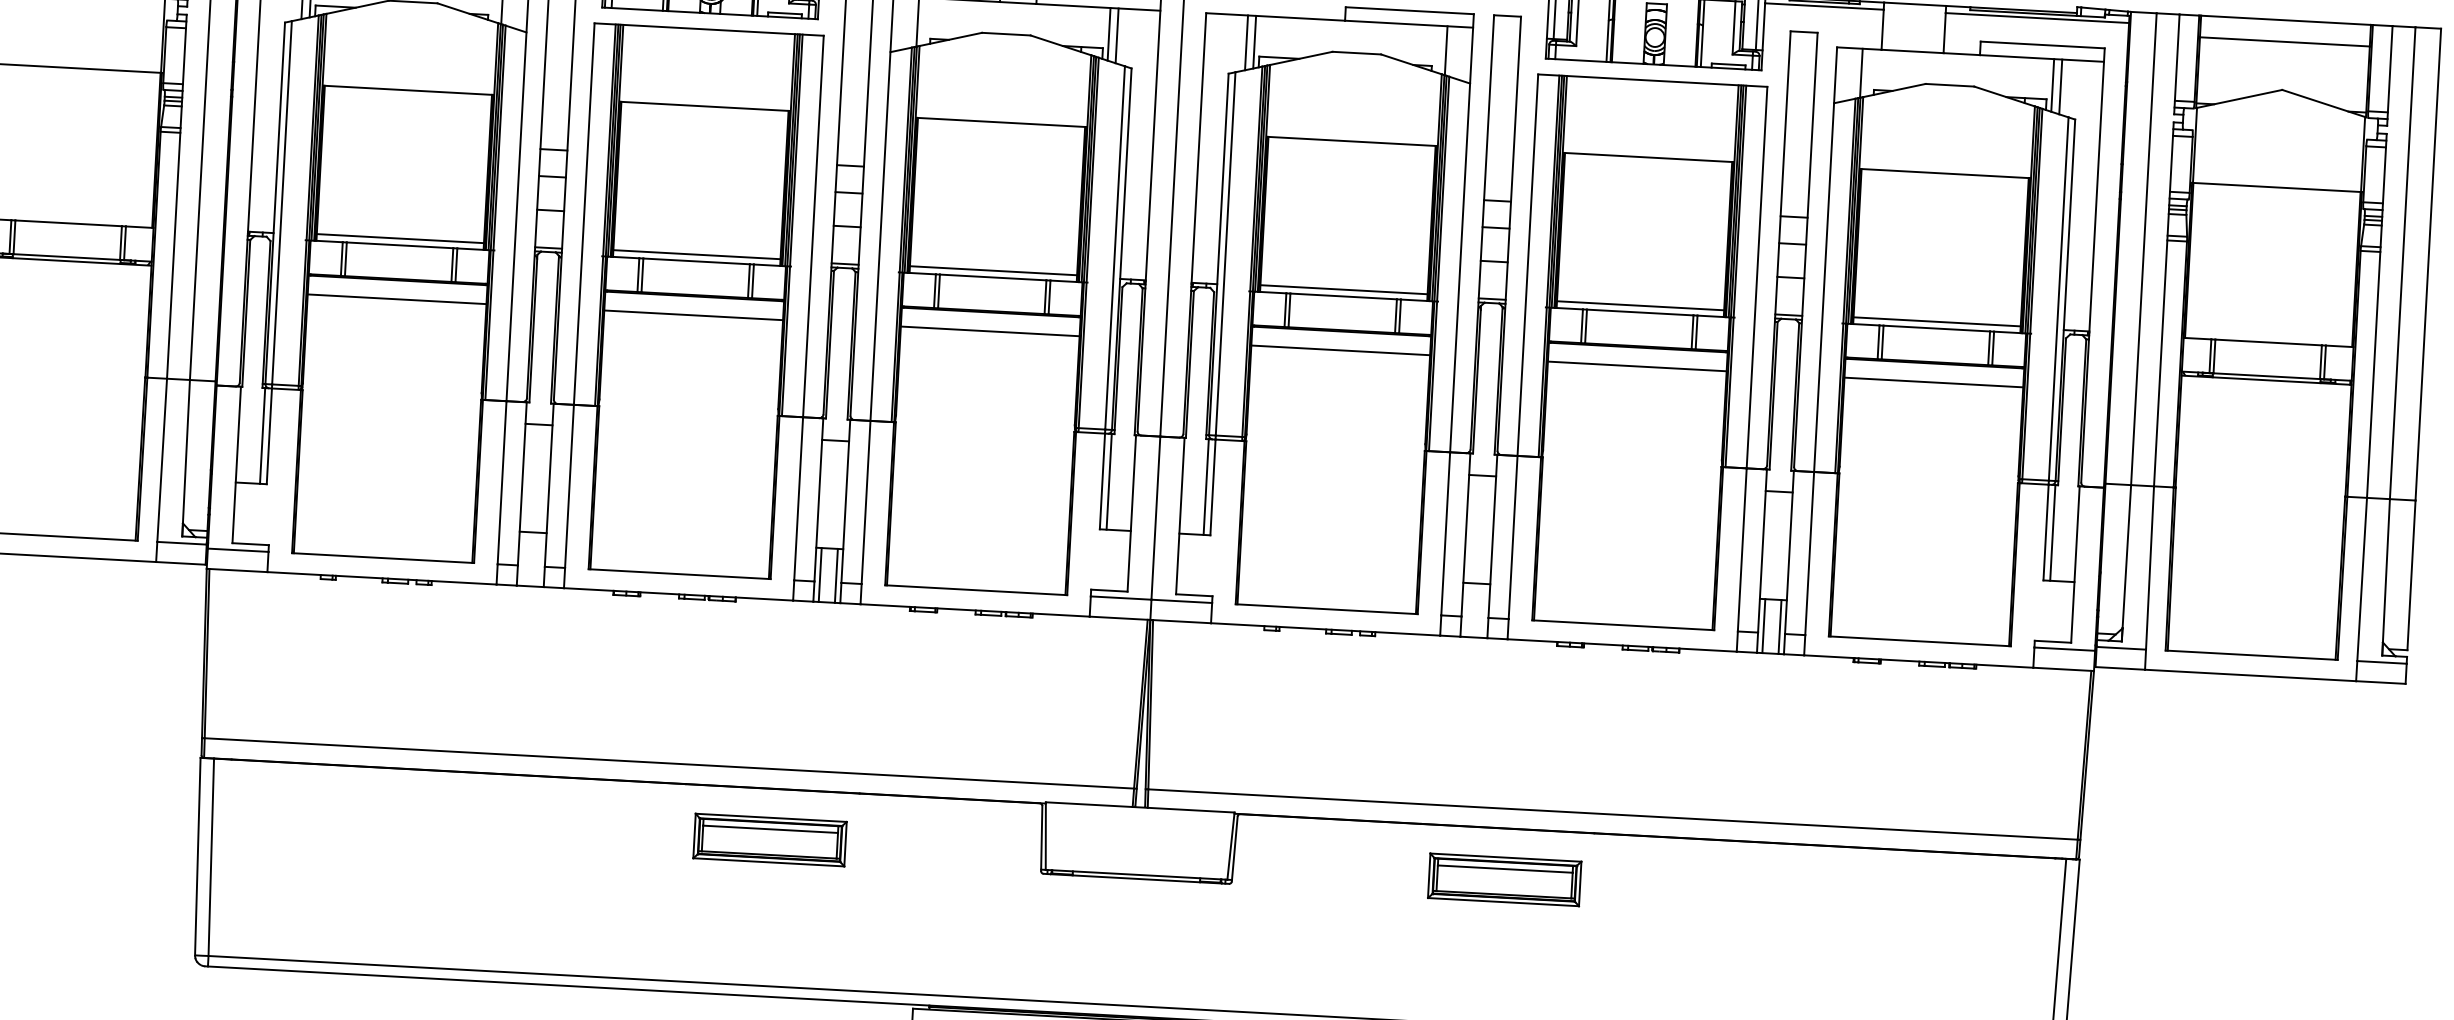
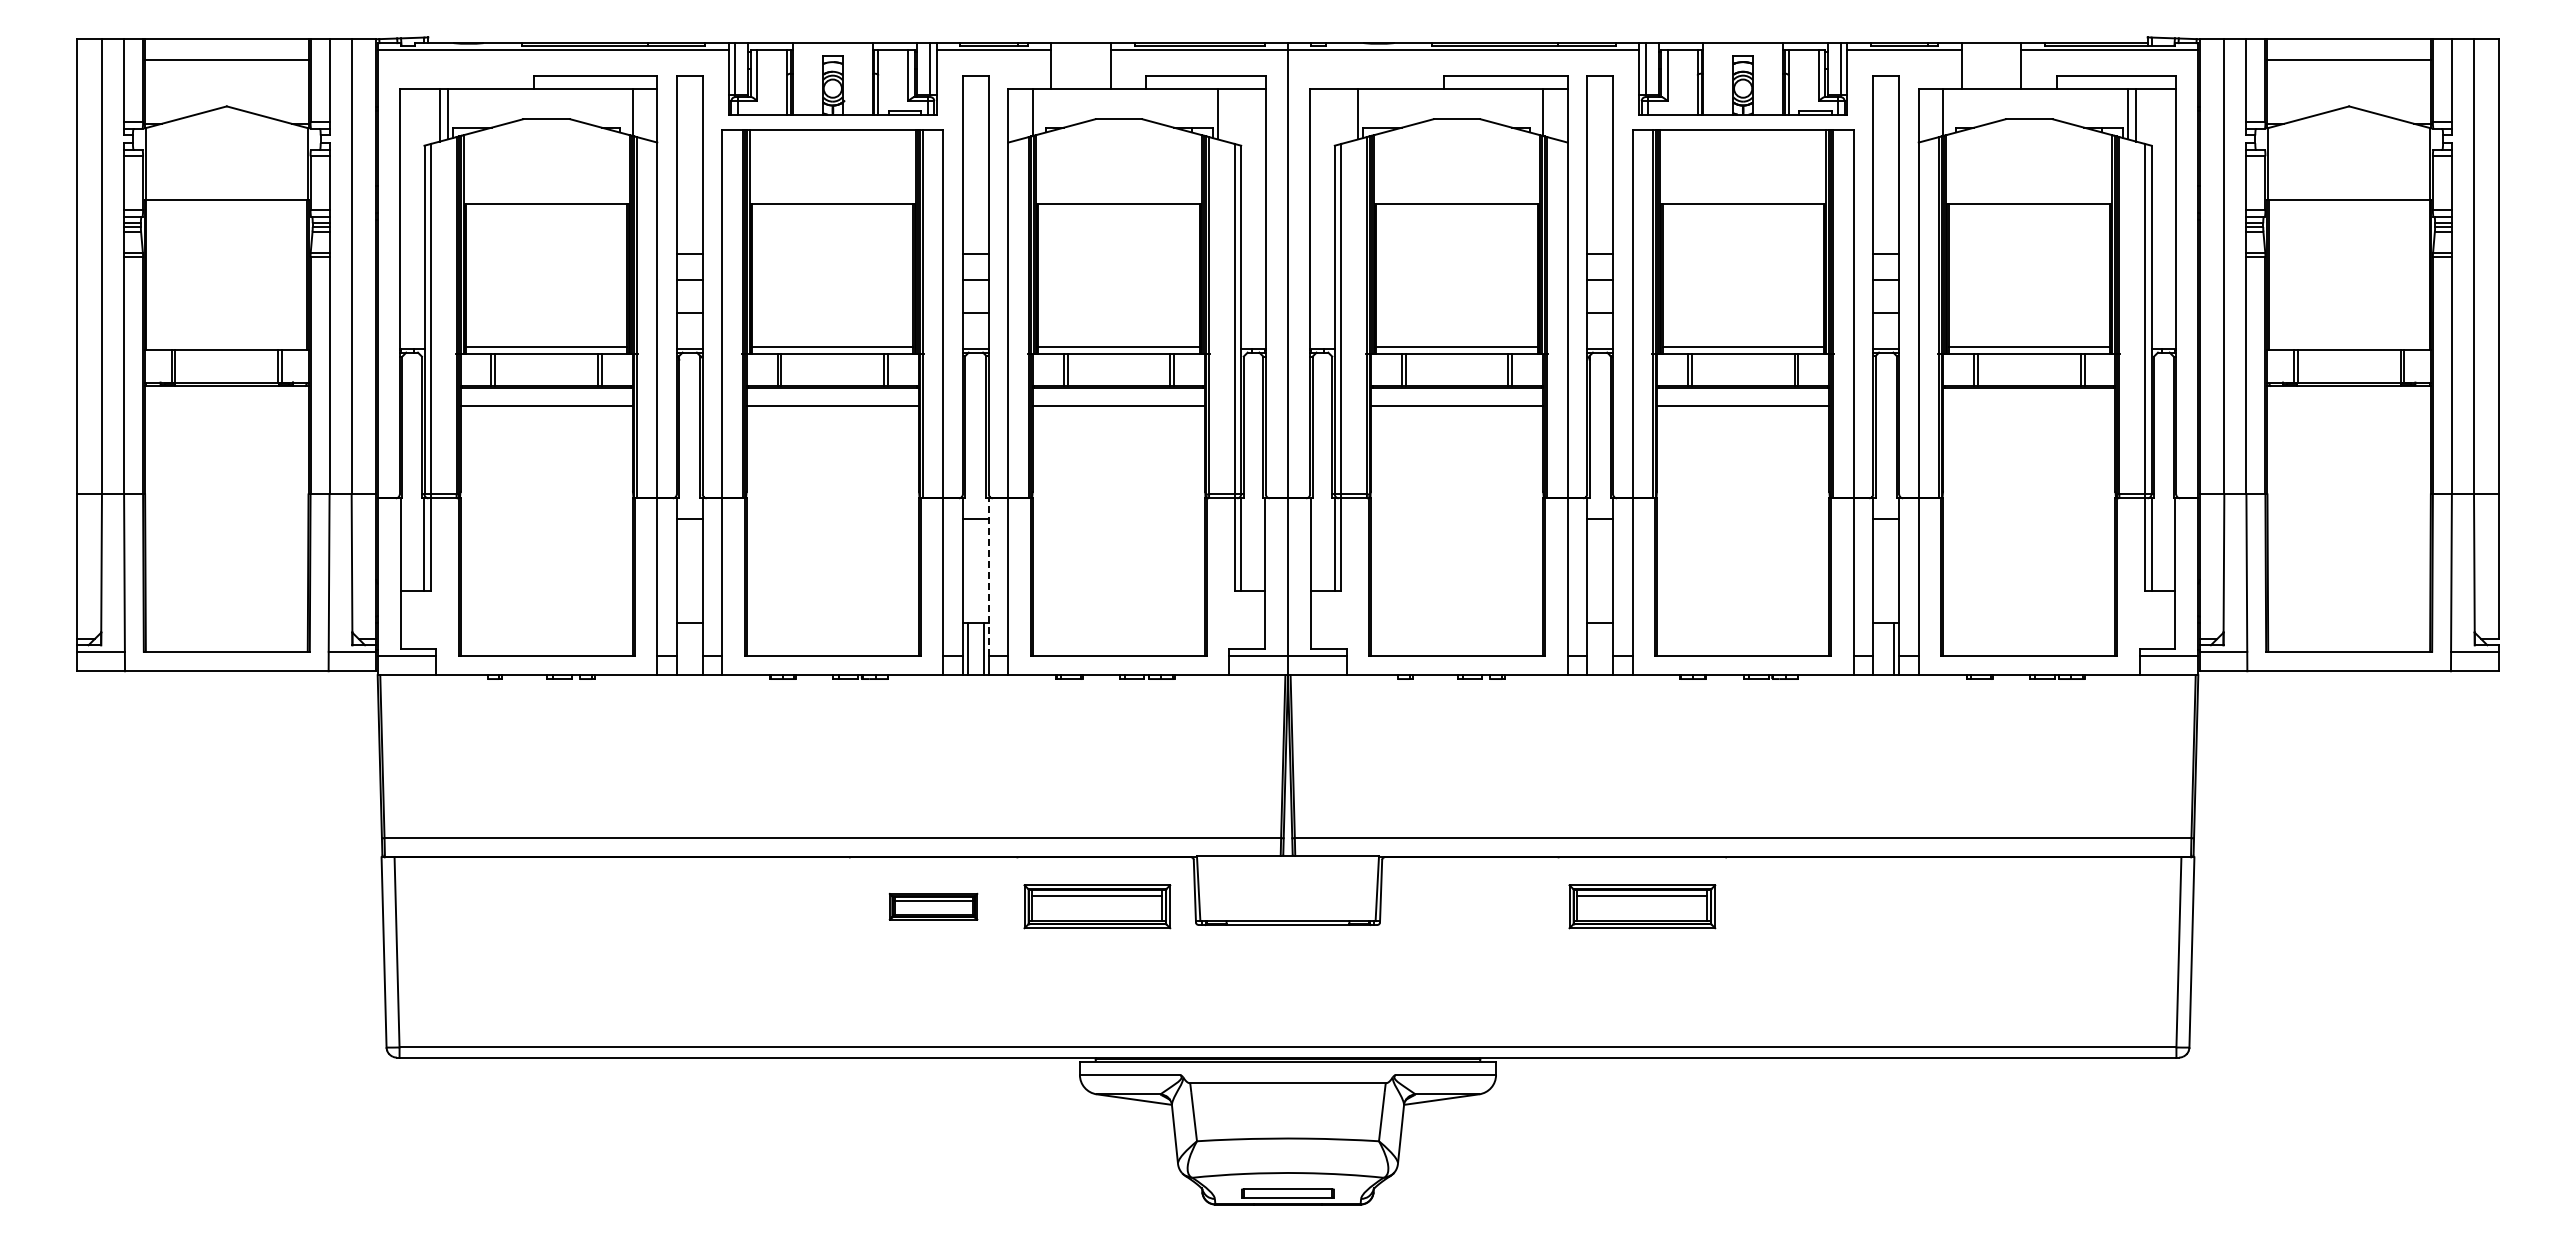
line: (1117, 35) -> (1225, 114), removed
line: (1246, 42) -> (1350, 114), removed
line: (1934, 382) -> (2029, 405), removed
line: (845, 500) -> (988, 576), solid -> dashed
line: (1763, 626) -> (1878, 649), removed
part: (769, 839) -> (933, 906), size x0.6
part: (939, 849) -> (1097, 906), added

